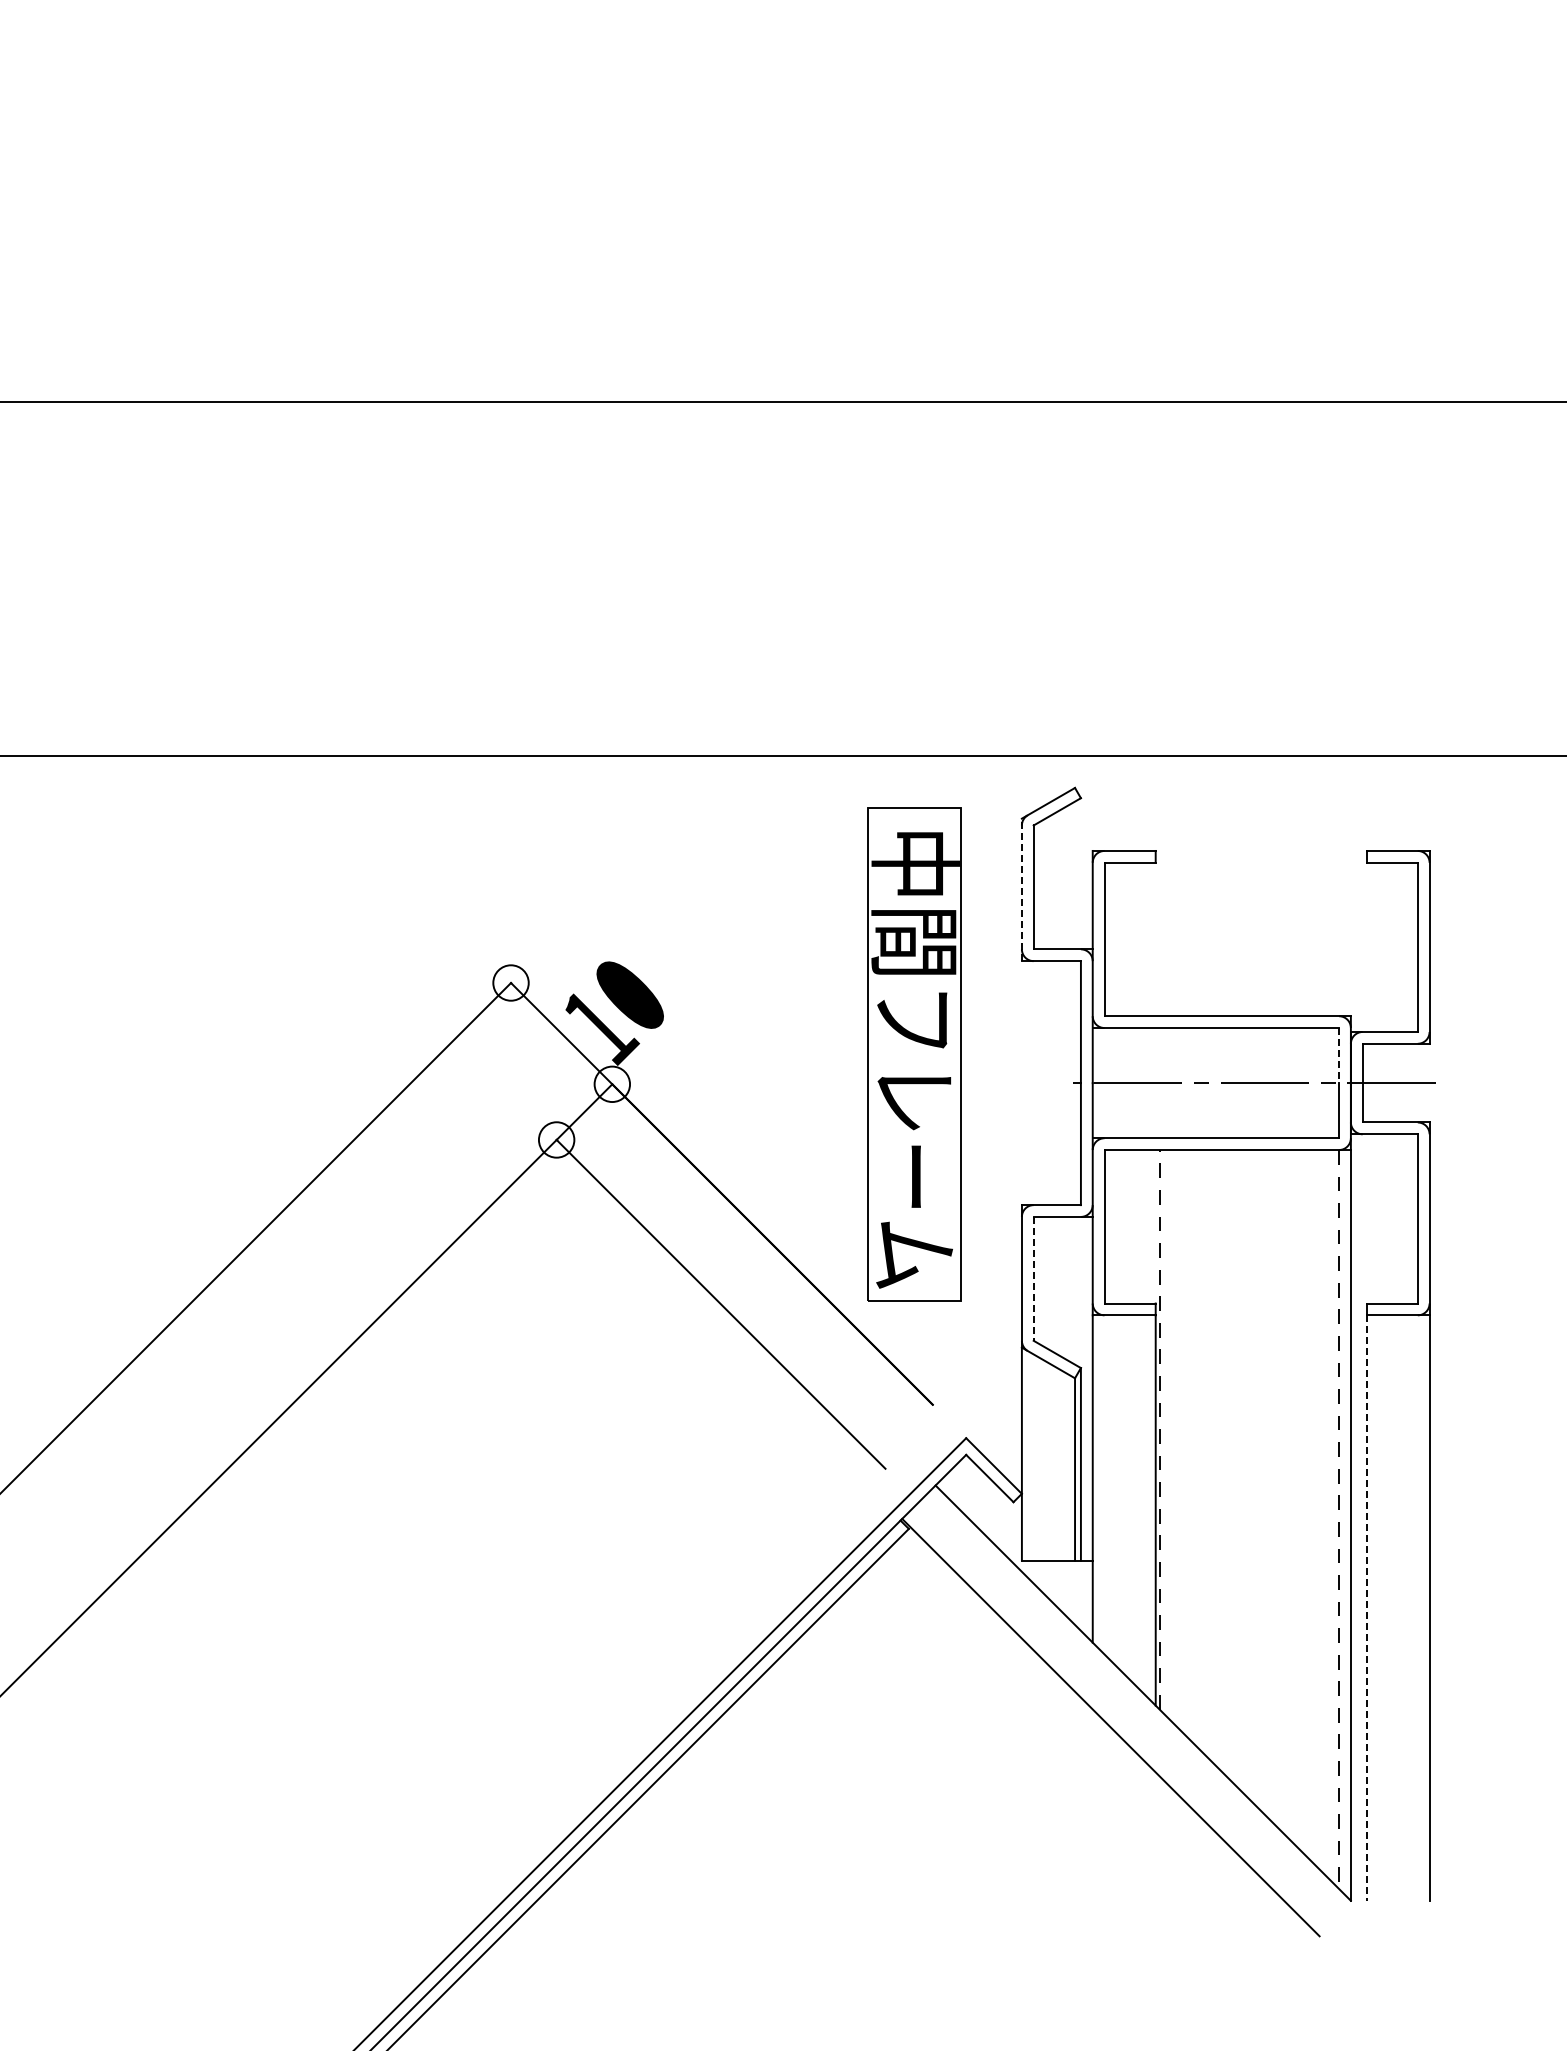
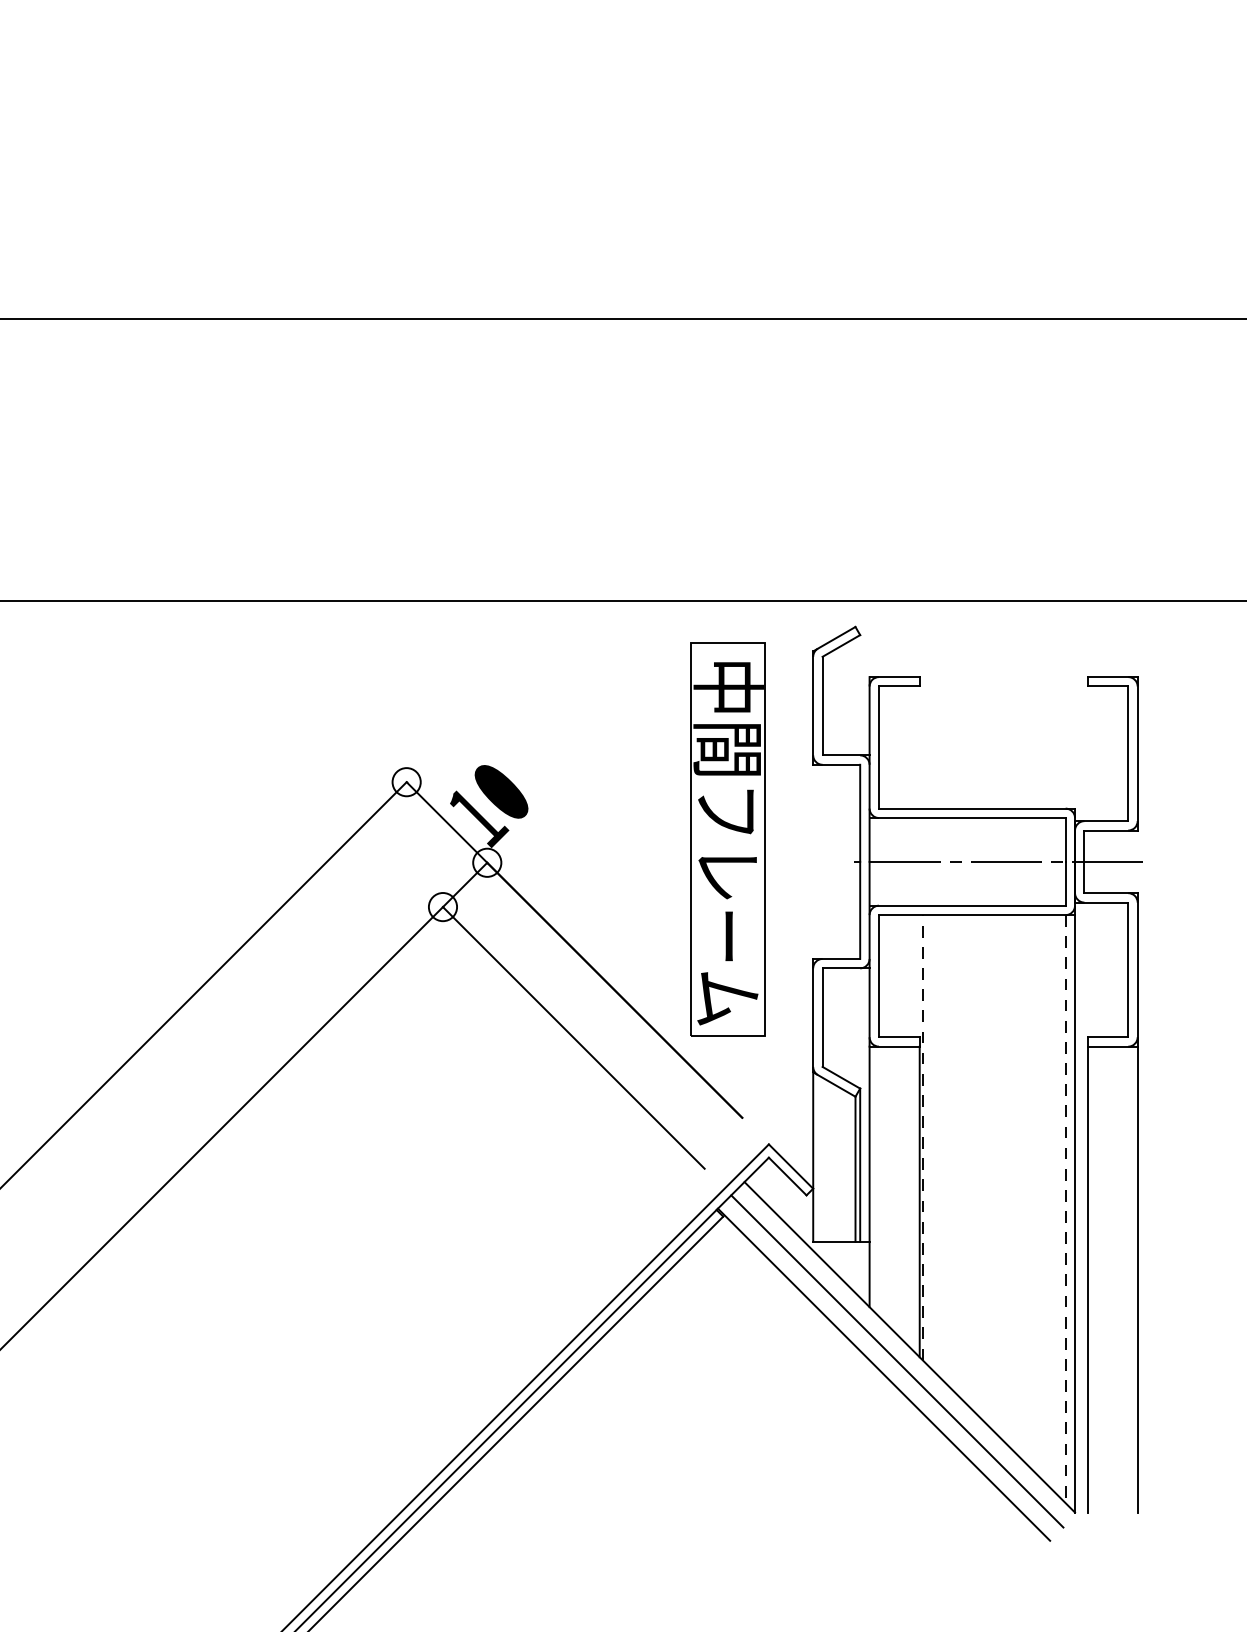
line: (1021, 889) -> (812, 707), dashed -> solid
line: (1339, 1055) -> (1065, 839), dashed -> solid
line: (1033, 1278) -> (822, 1017), dashed -> solid
line: (1366, 1608) -> (1087, 1279), dashed -> solid
line: (1127, 1710) -> (897, 1361), added

